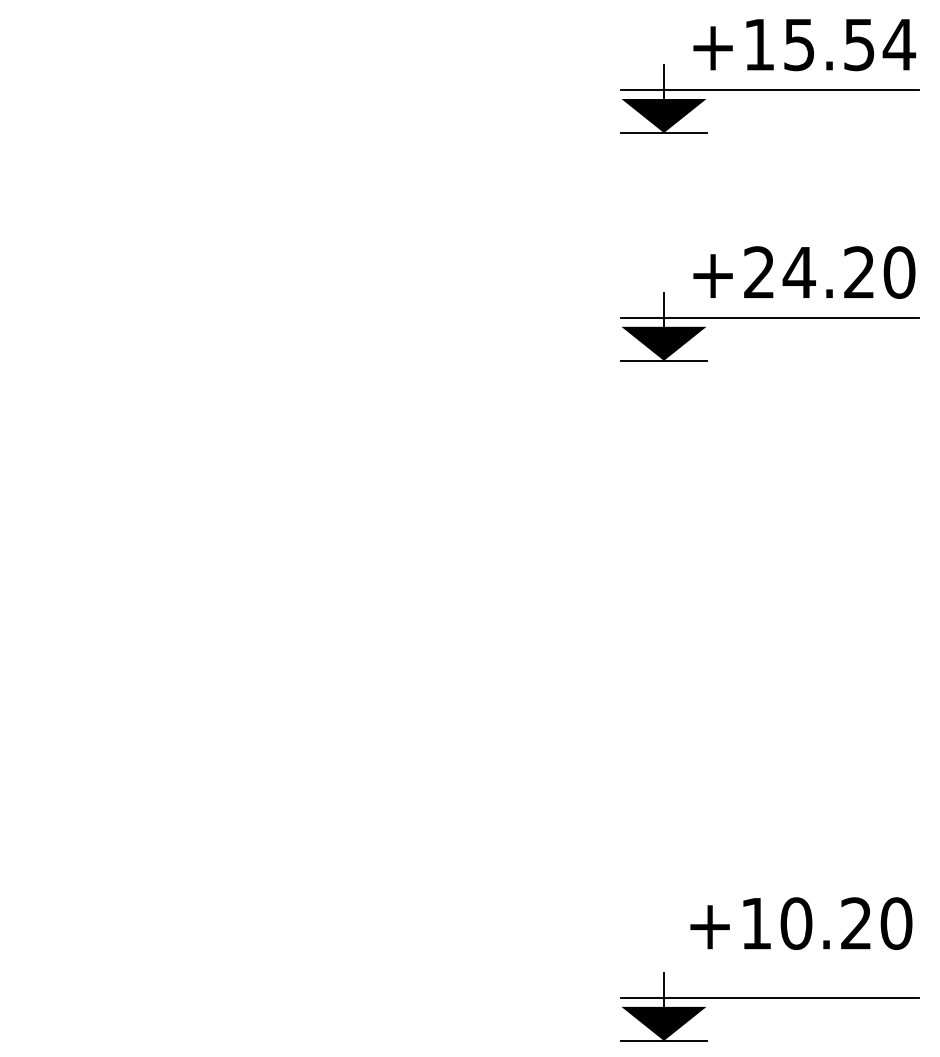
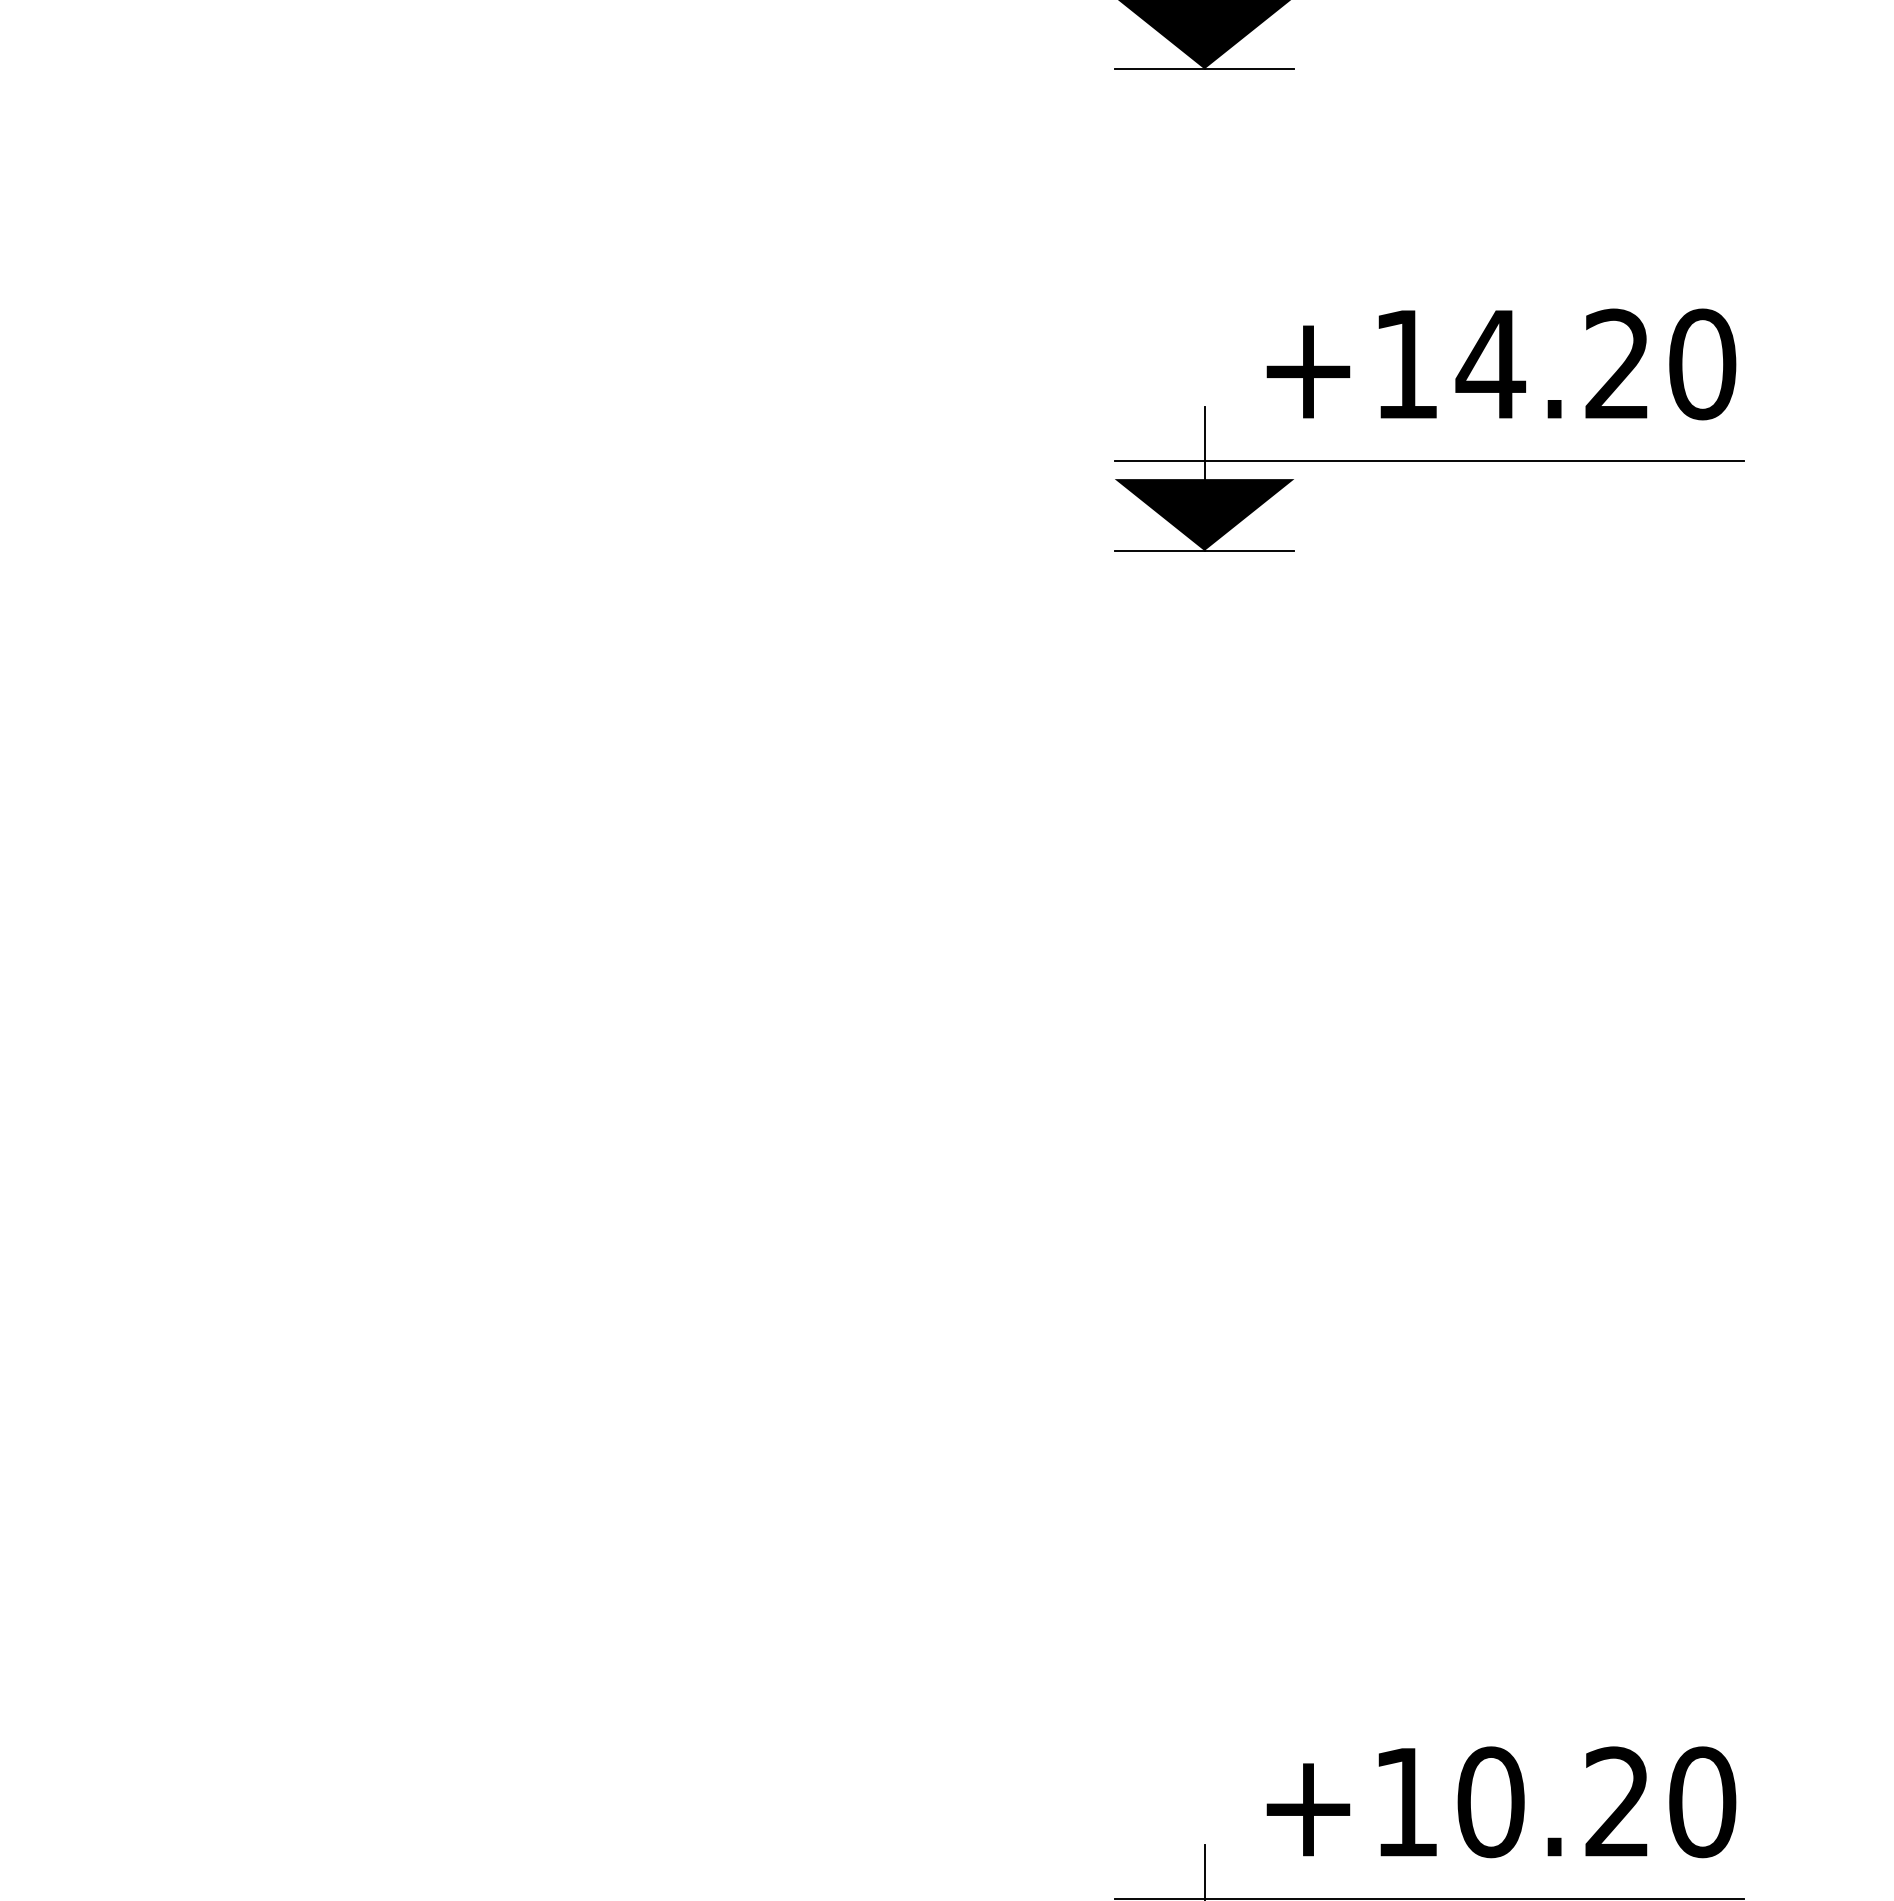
text: (758, 271) -> (1404, 362), +24.20 -> +14.20
text: (801, 923) -> (1501, 1801), moved

